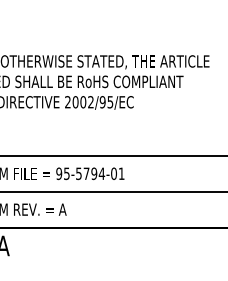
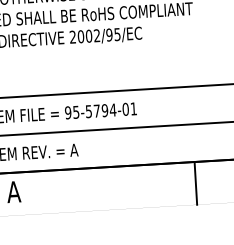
line: (176, 247) -> (195, 182), added

